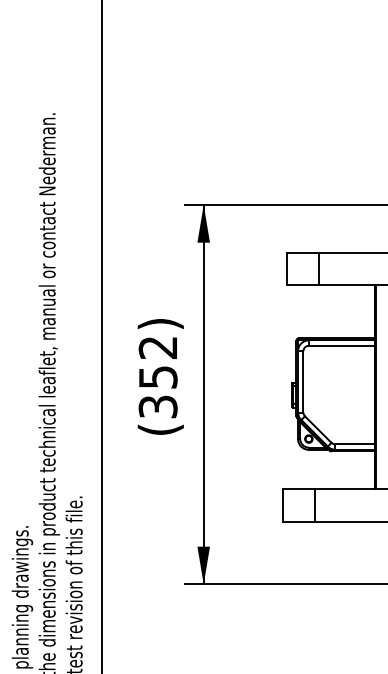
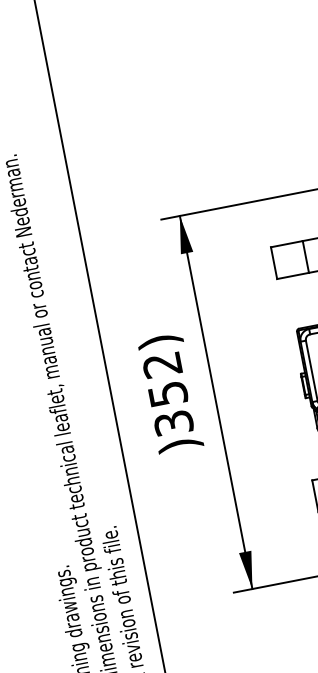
text: (160, 429) -> (180, 445), ( -> )

